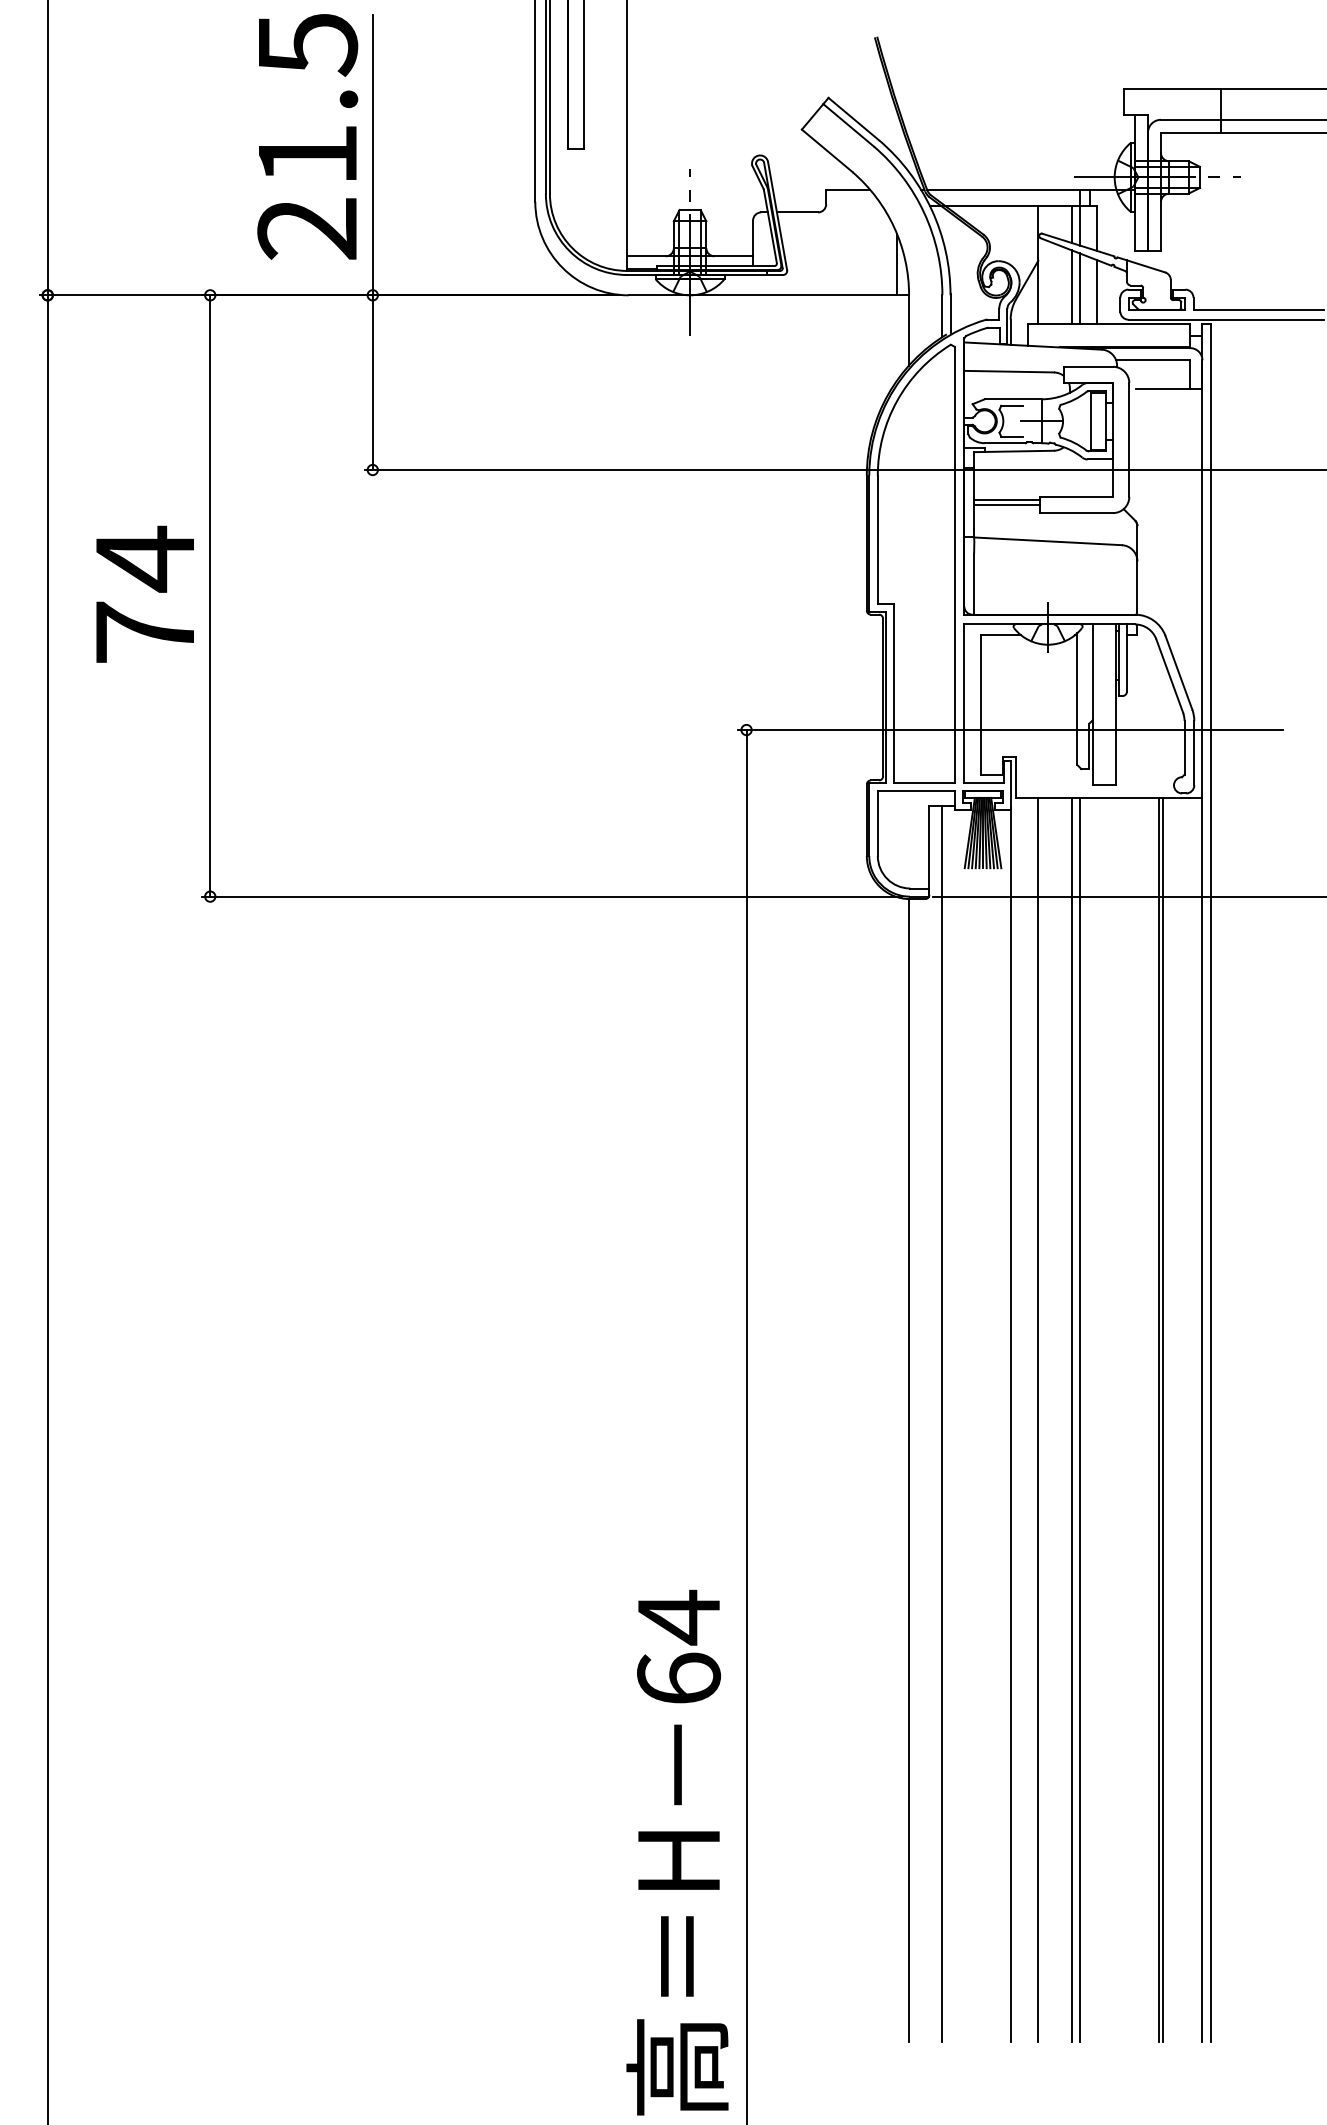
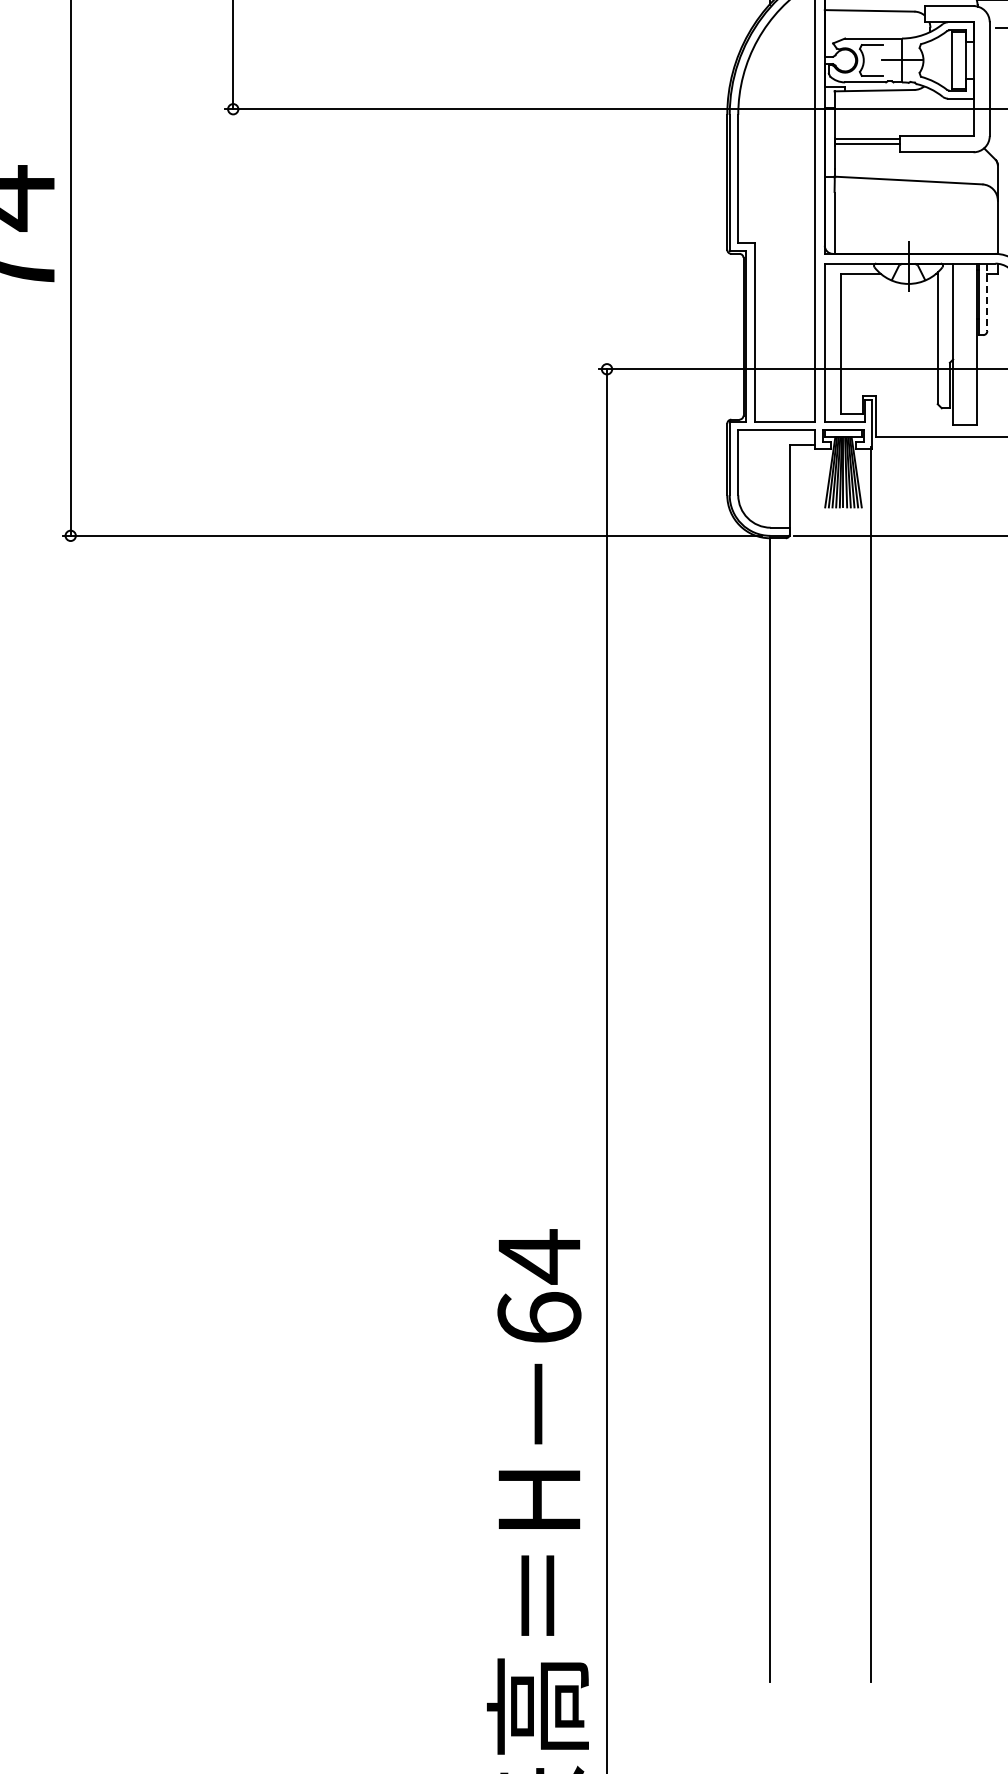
line: (1126, 658) -> (986, 297), solid -> dashed
line: (1038, 1419) -> (898, 1058), removed
line: (1071, 1419) -> (931, 1058), removed
line: (1079, 1419) -> (939, 1058), removed
line: (942, 1423) -> (802, 1062), removed

